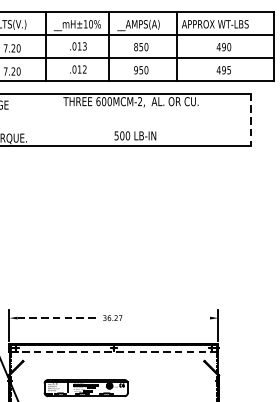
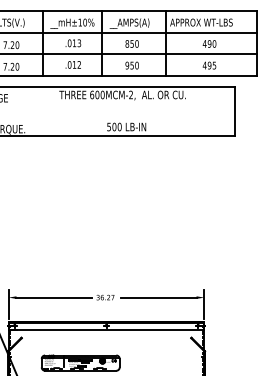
line: (250, 120) -> (234, 112), dashed -> solid
line: (58, 317) -> (54, 297), dashed -> solid
line: (169, 317) -> (158, 297), added
line: (113, 352) -> (106, 329), dashed -> solid

